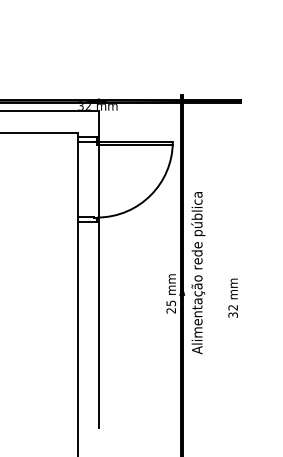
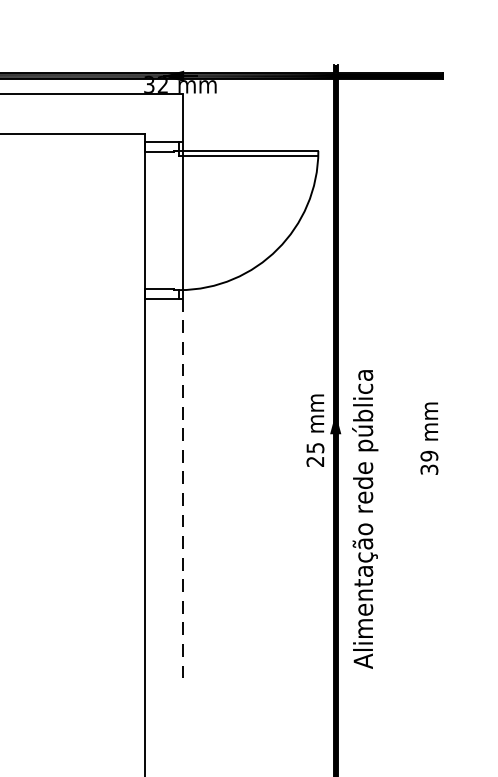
text: (198, 273) -> (365, 520), moved
text: (232, 307) -> (428, 455), 32 -> 39
line: (99, 326) -> (183, 490), solid -> dashed

